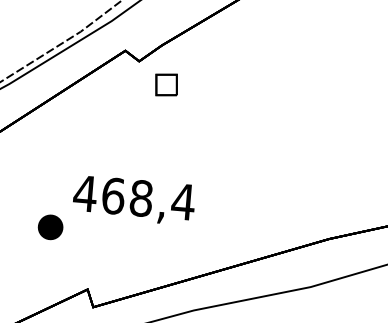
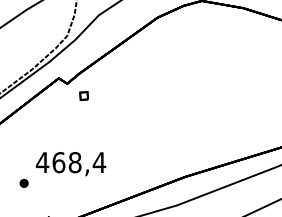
part: (165, 83) -> (83, 95), size x0.62
part: (49, 225) -> (23, 182), size x0.62

